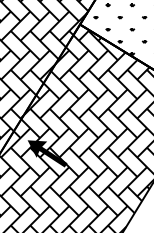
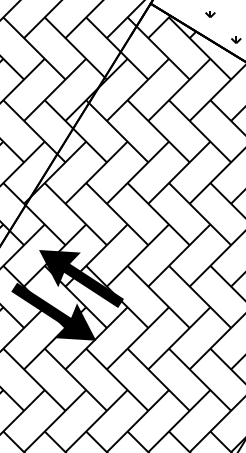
fill: (34, 168) -> (53, 310), added

